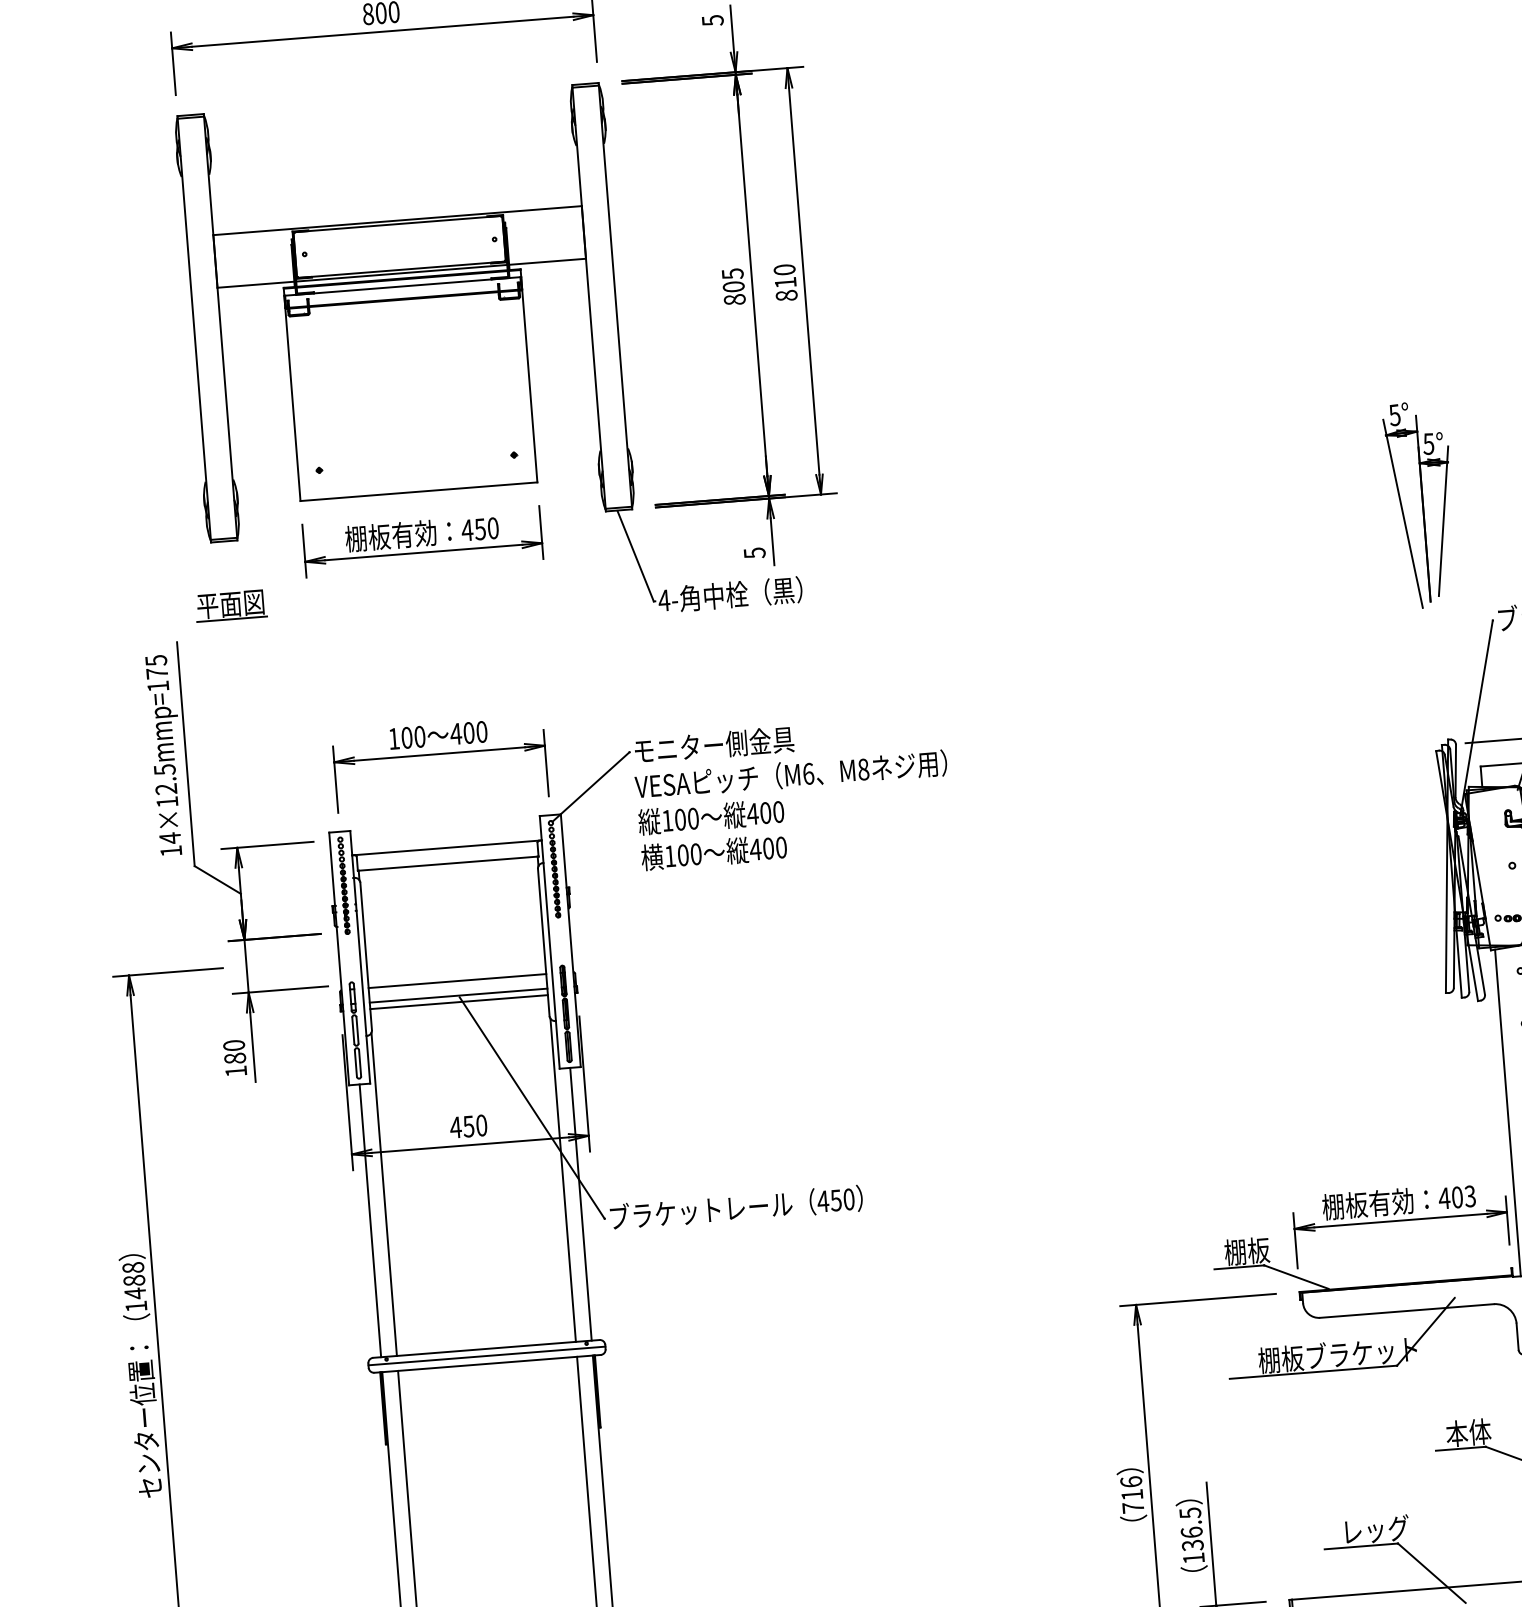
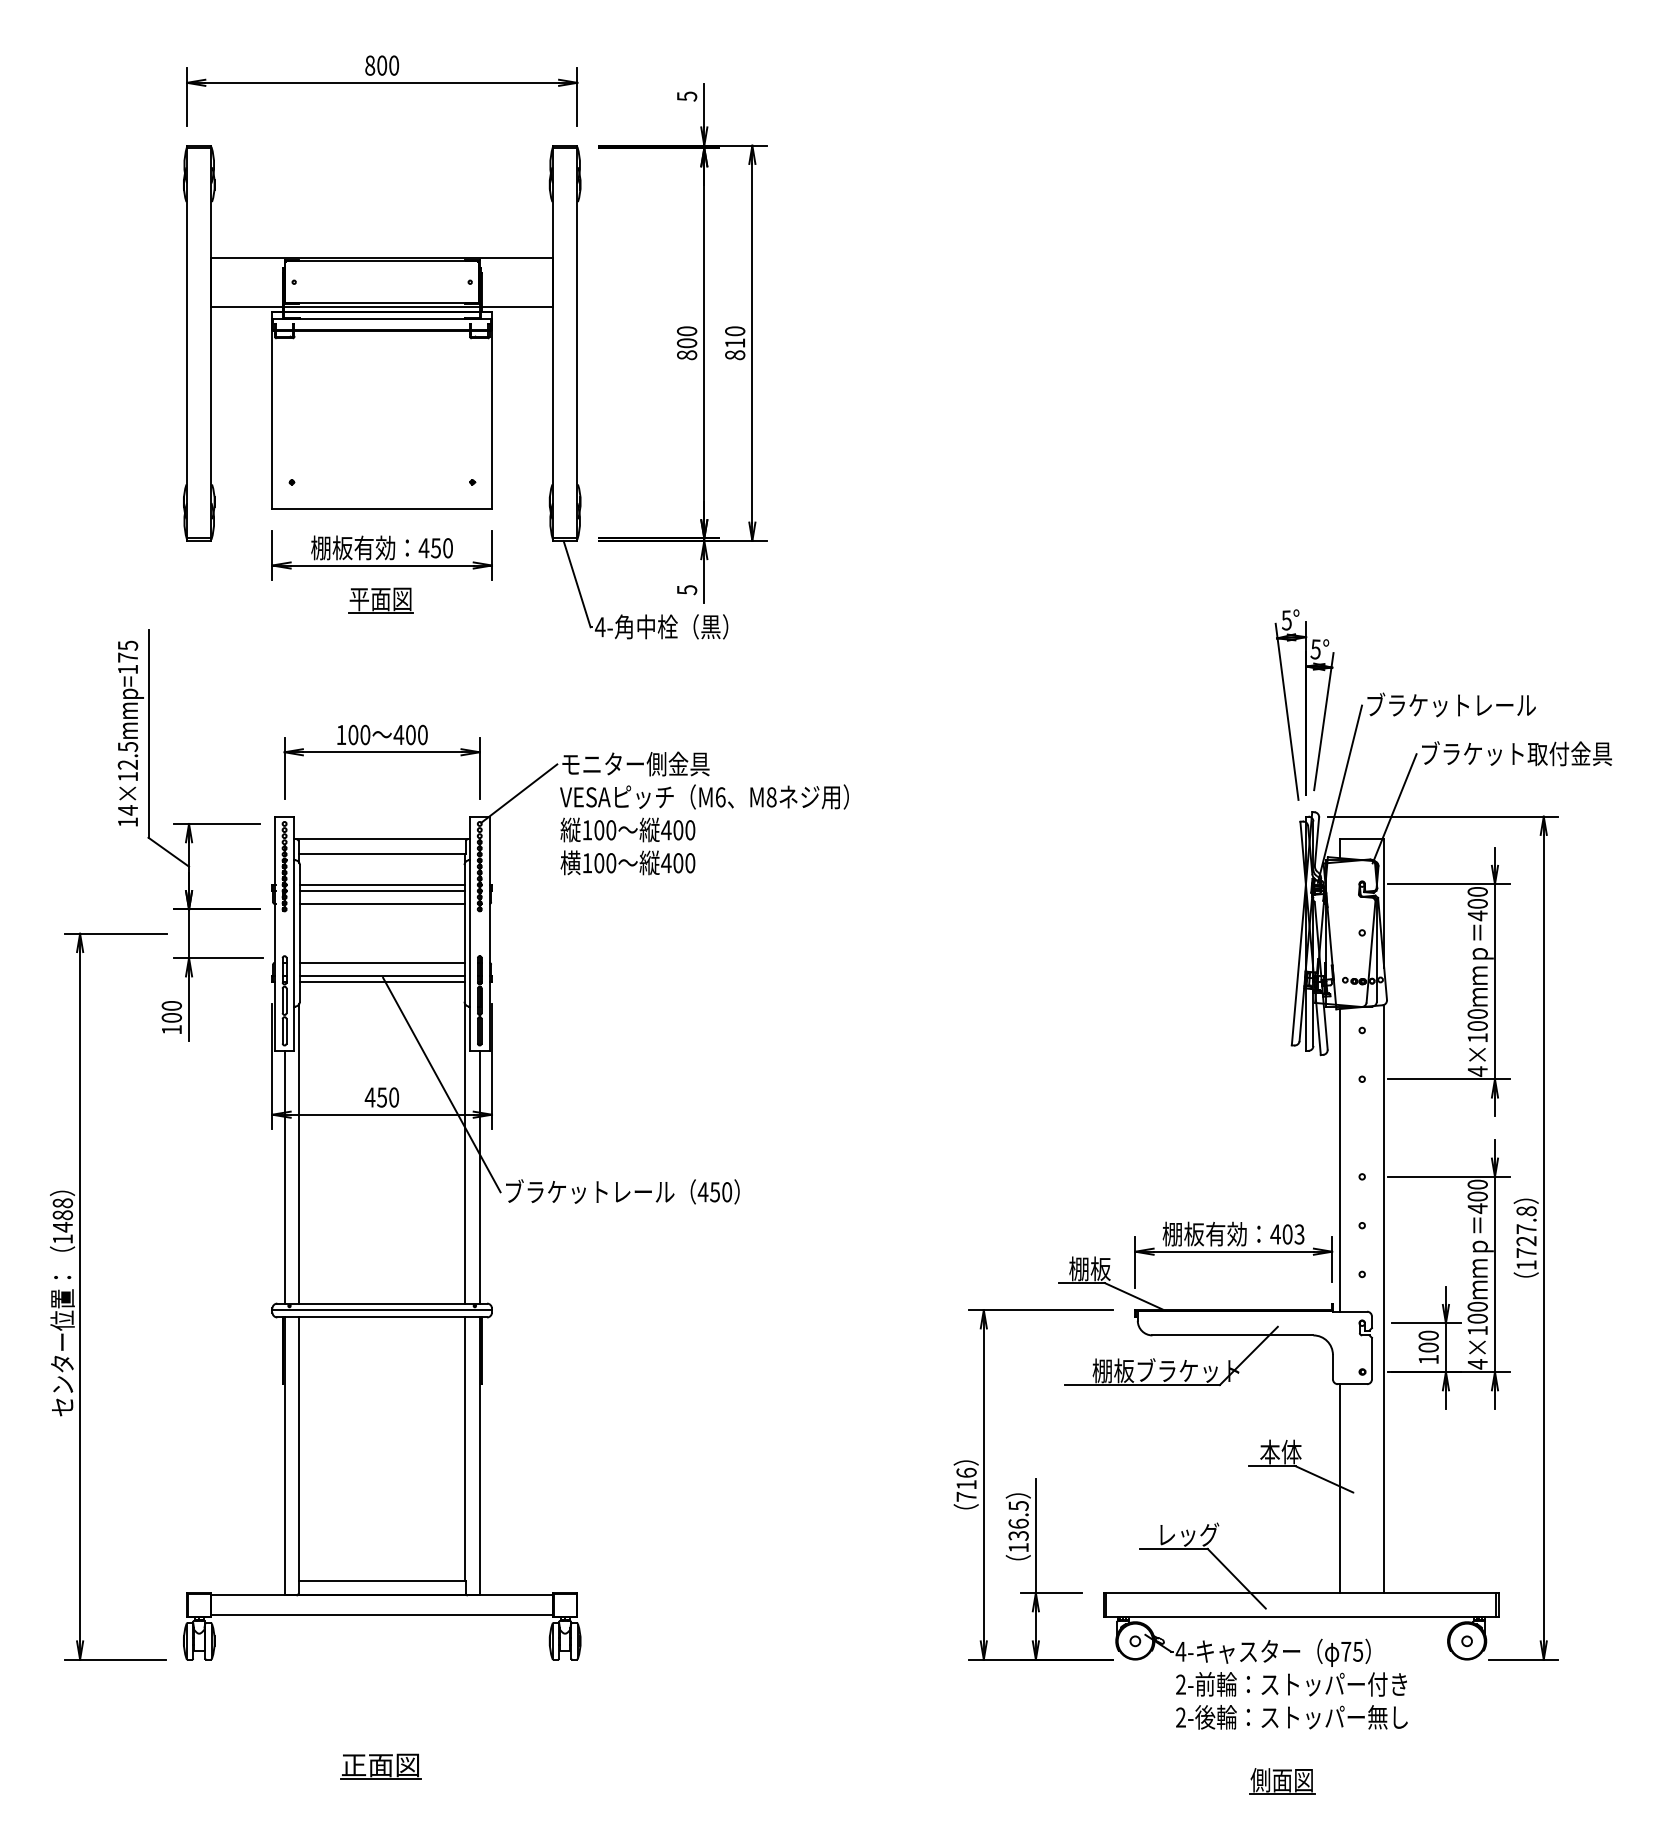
text: (732, 274) -> (686, 331), 805 -> 800
part: (1421, 504) -> (1304, 704), moved
part: (230, 605) -> (380, 600), moved
line: (450, 896) -> (381, 884), added
line: (450, 903) -> (381, 890), added
line: (451, 918) -> (381, 904), added
text: (234, 1058) -> (171, 1017), 180 -> 100

